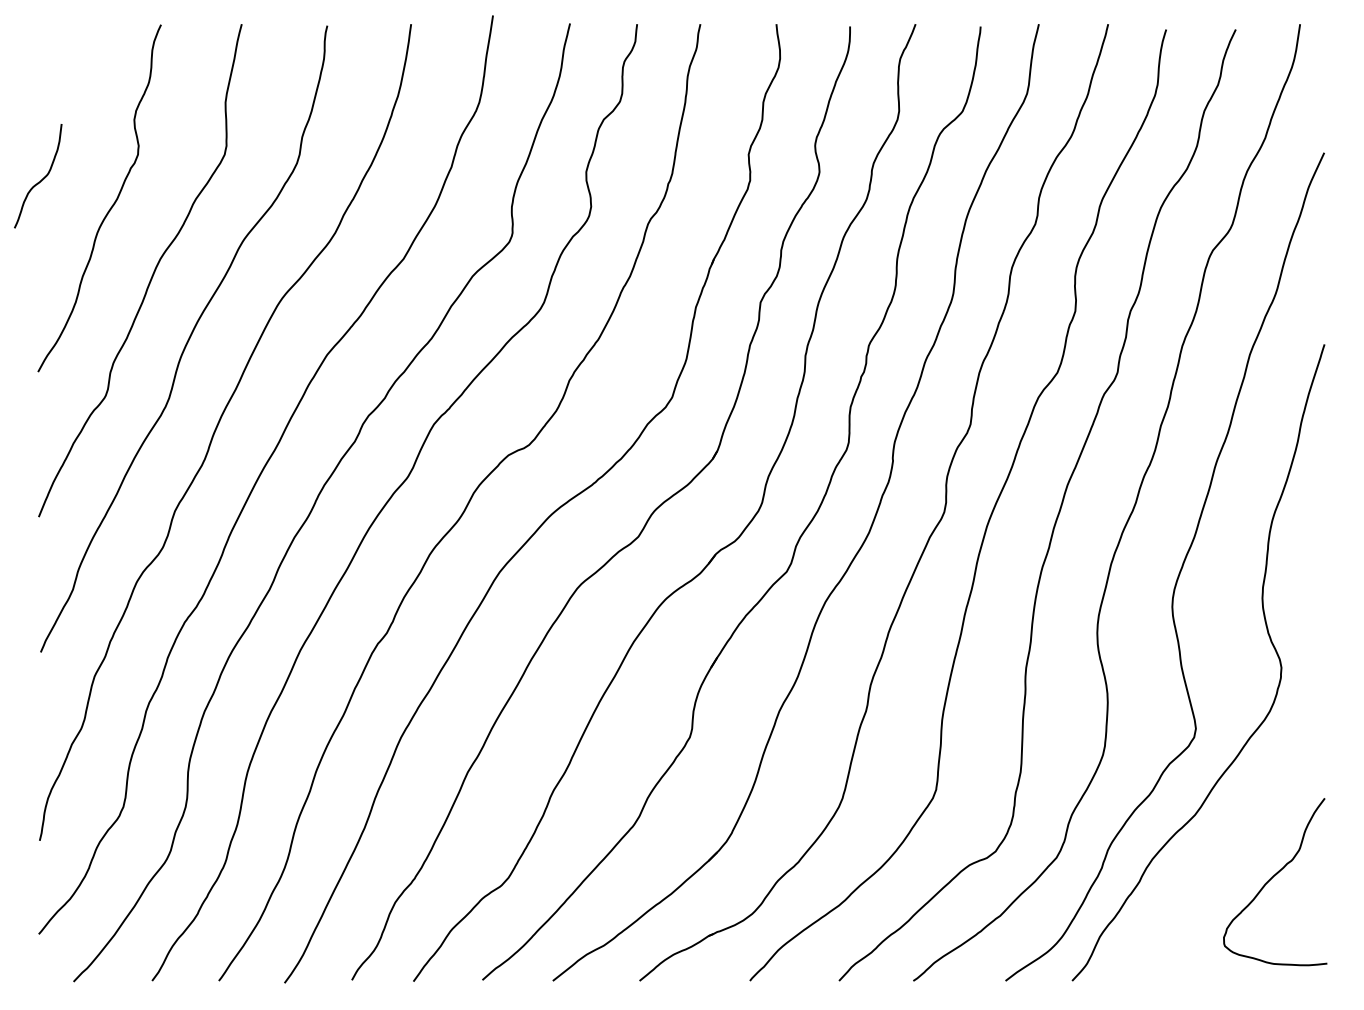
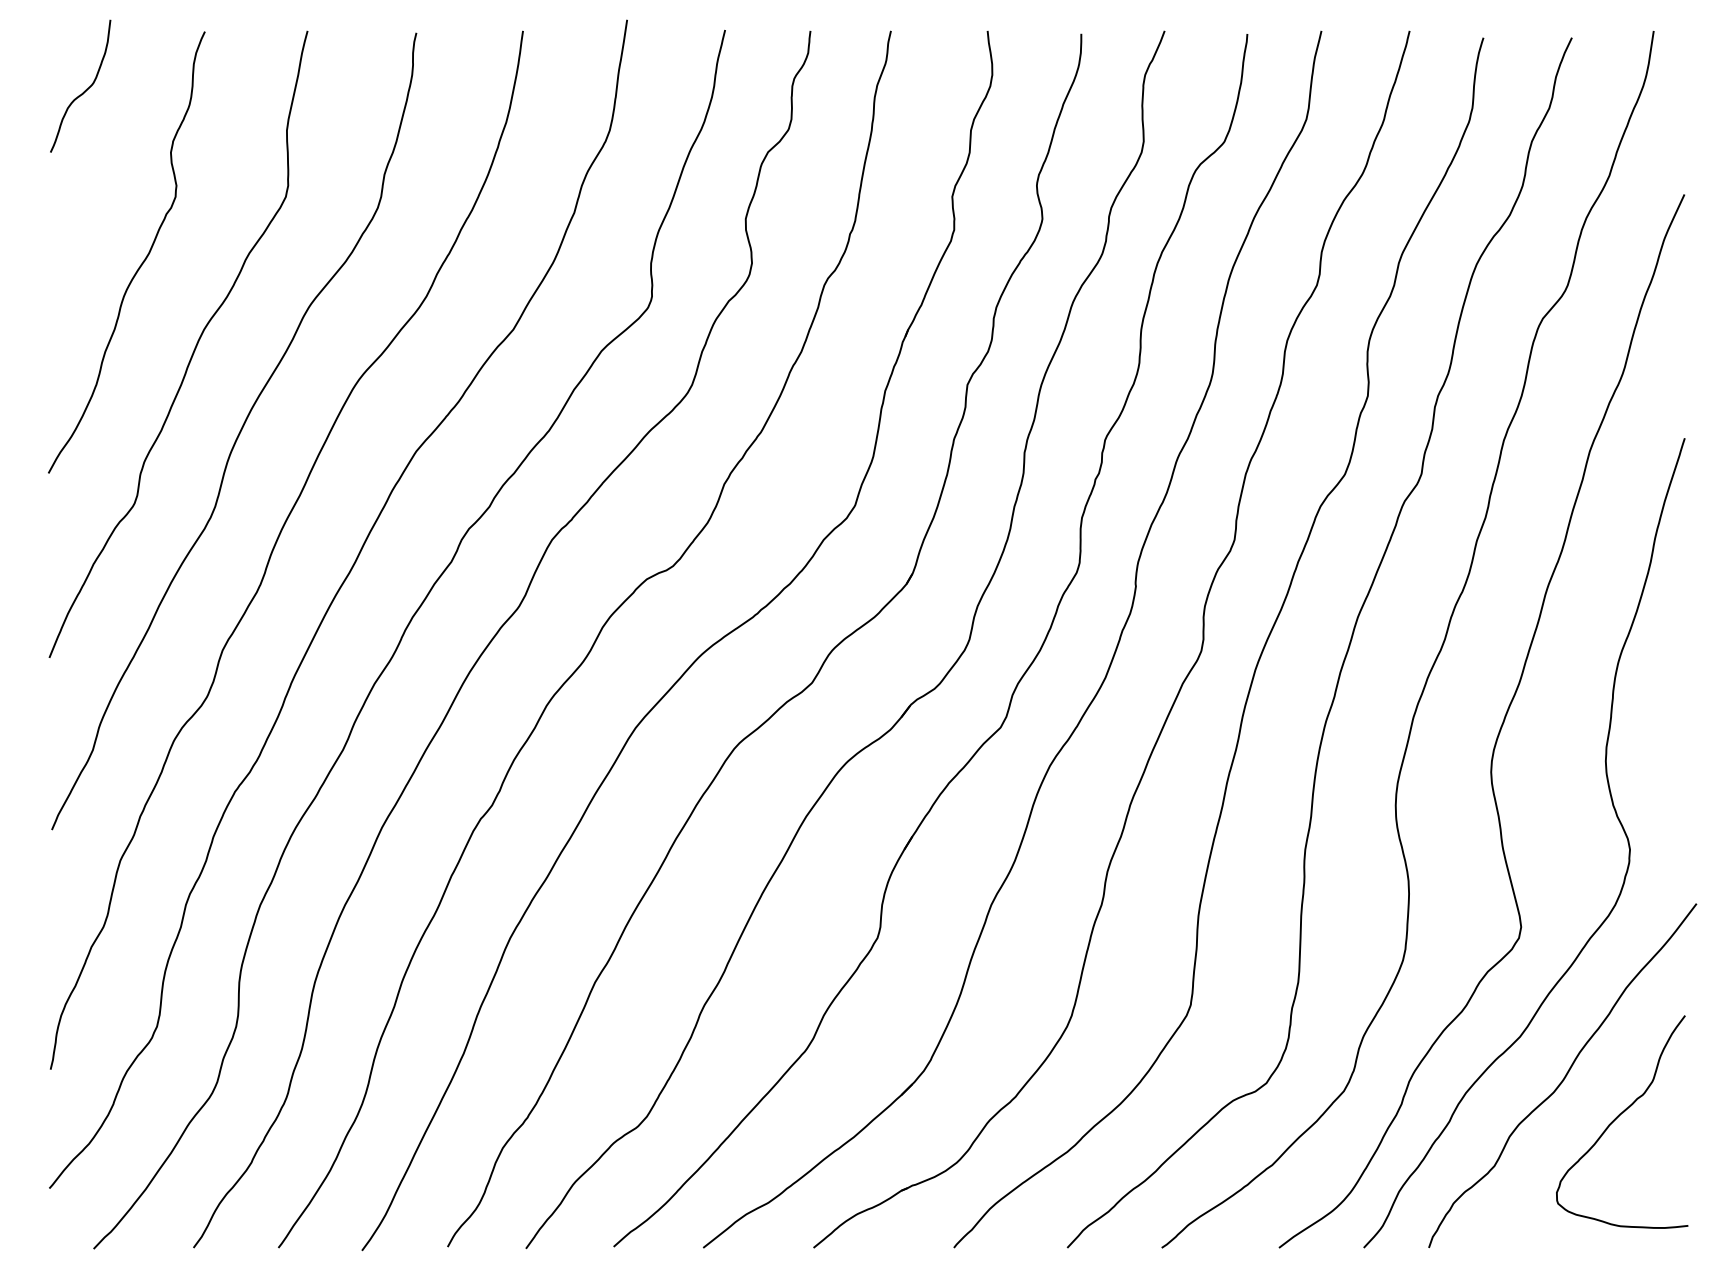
curve: (42, 178) -> (85, 89), moved
curve: (1229, 846) -> (1564, 1076), added

